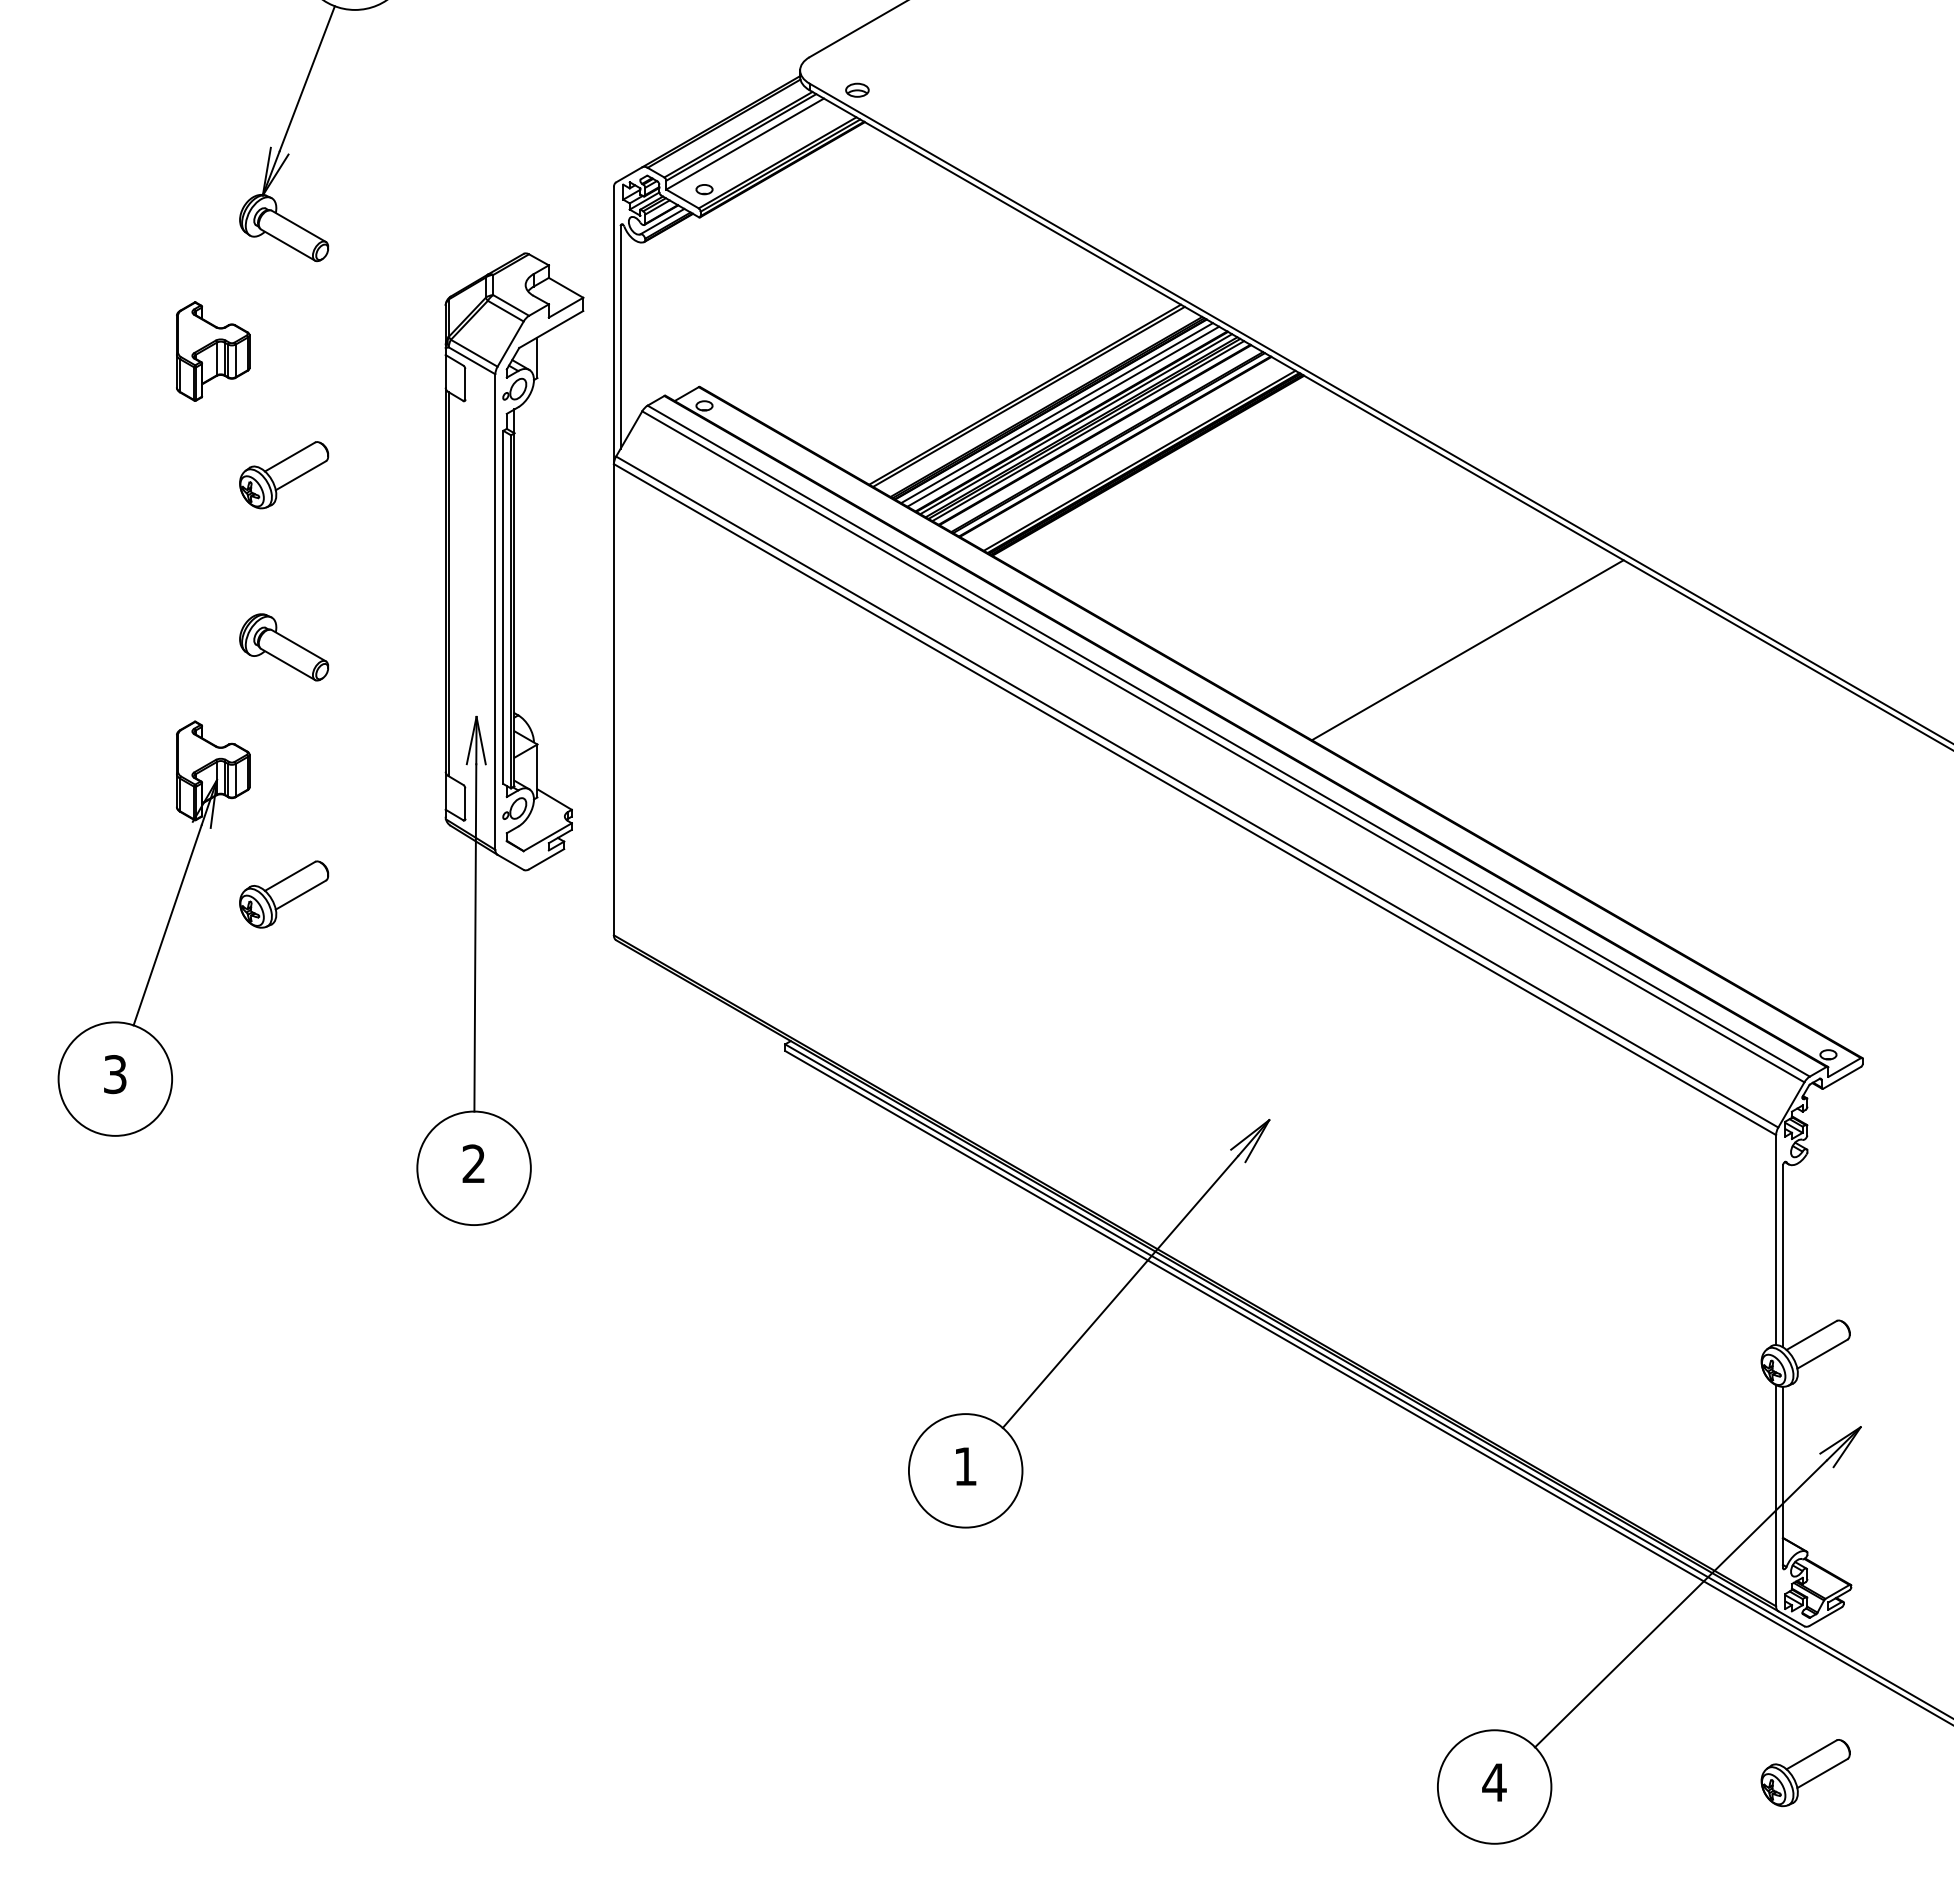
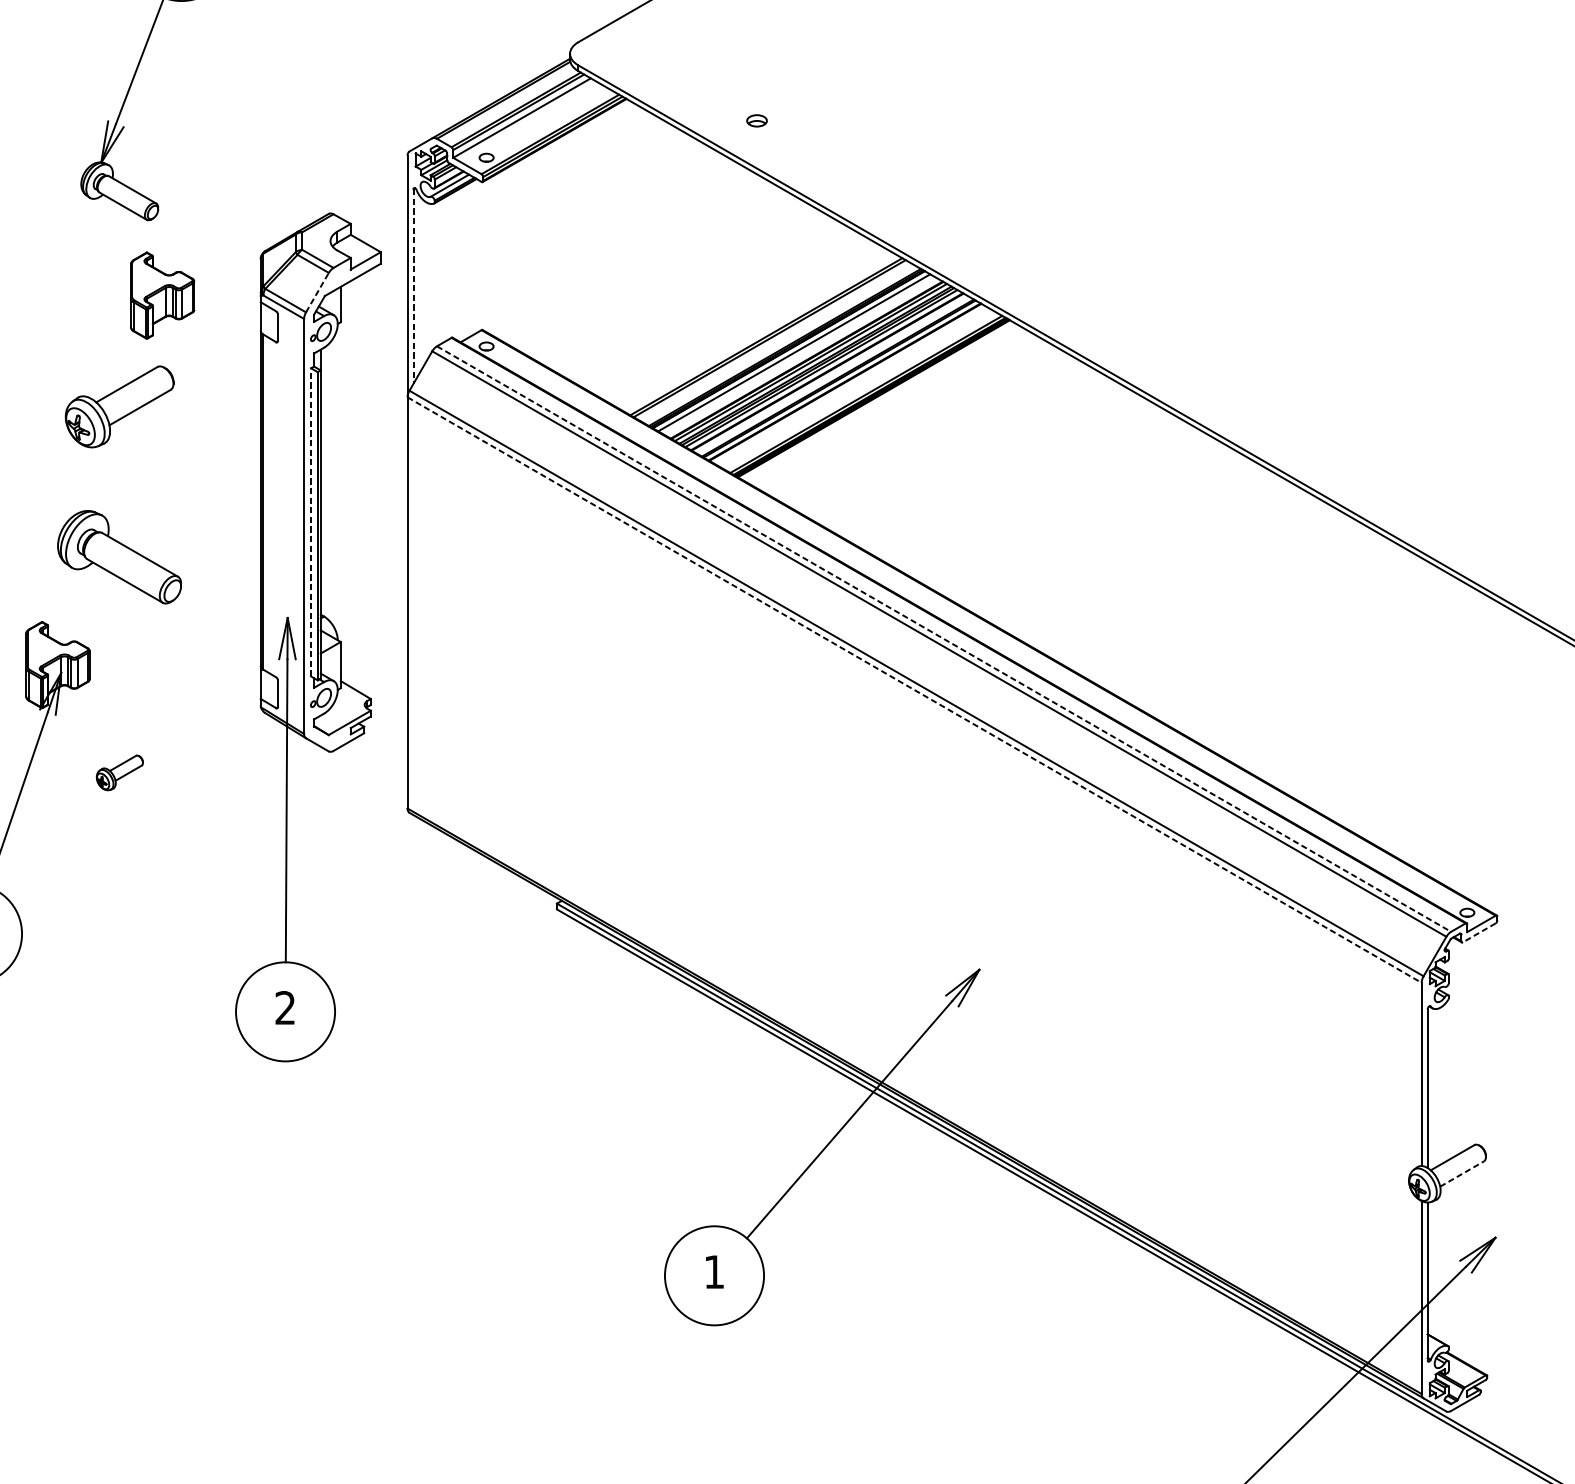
part: (857, 89) -> (757, 120), moved
line: (620, 337) -> (413, 286), solid -> dashed
line: (510, 343) -> (317, 292), solid -> dashed
part: (213, 351) -> (162, 295), moved
line: (1063, 416) -> (799, 355), removed
part: (284, 475) -> (120, 407), size x1.4
line: (503, 607) -> (311, 522), solid -> dashed
part: (284, 647) -> (120, 557), size x1.6
line: (1467, 650) -> (1152, 559), removed
line: (1228, 741) -> (943, 639), solid -> dashed
line: (1195, 799) -> (915, 690), solid -> dashed
part: (284, 894) -> (120, 772), size x0.6
line: (1842, 1077) -> (1479, 932), solid -> dashed
line: (1822, 1354) -> (1462, 1174), solid -> dashed

